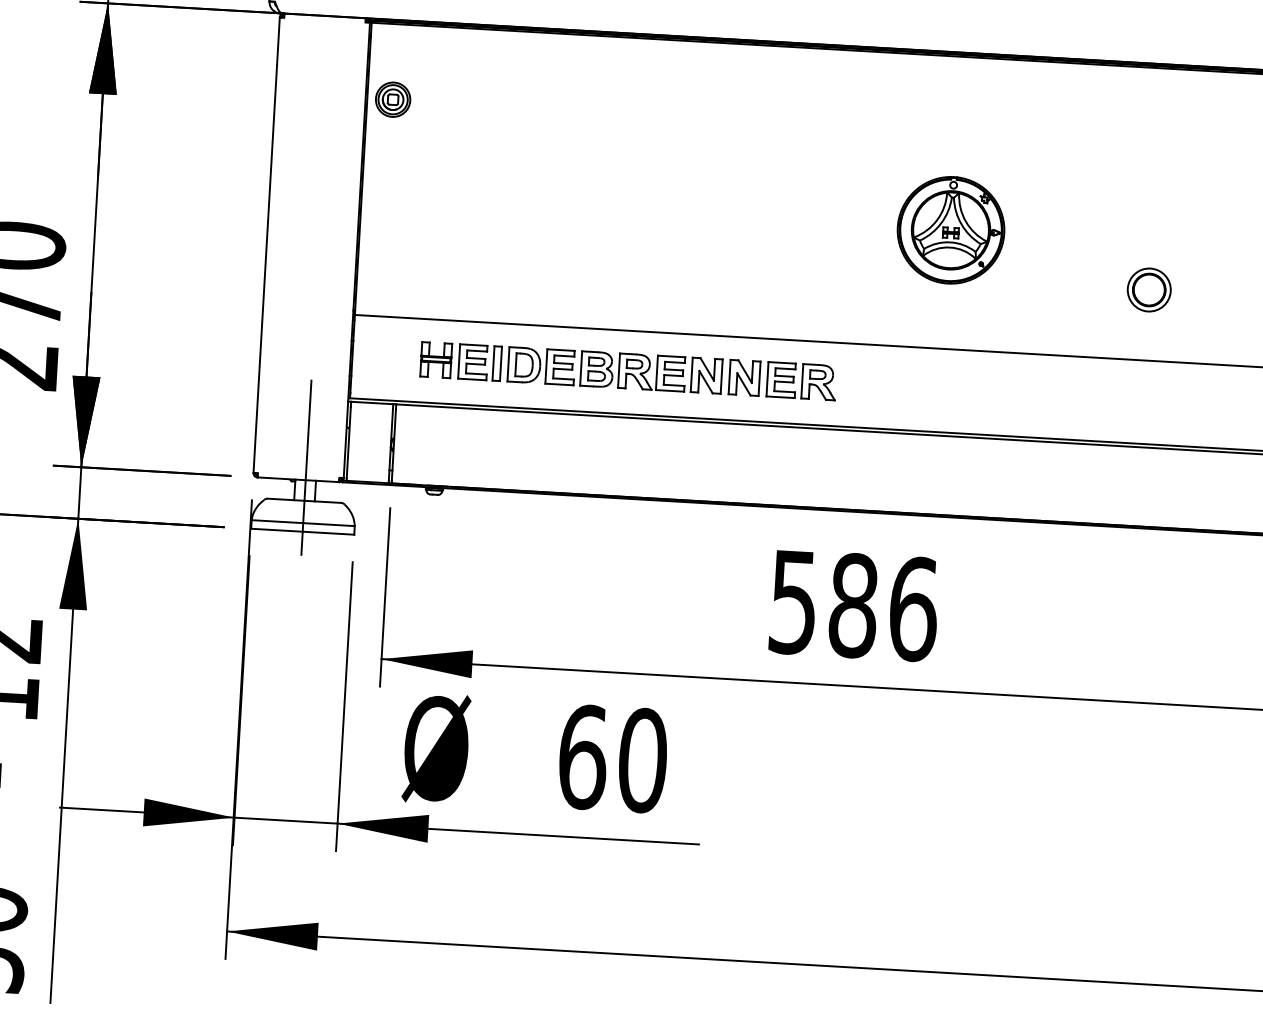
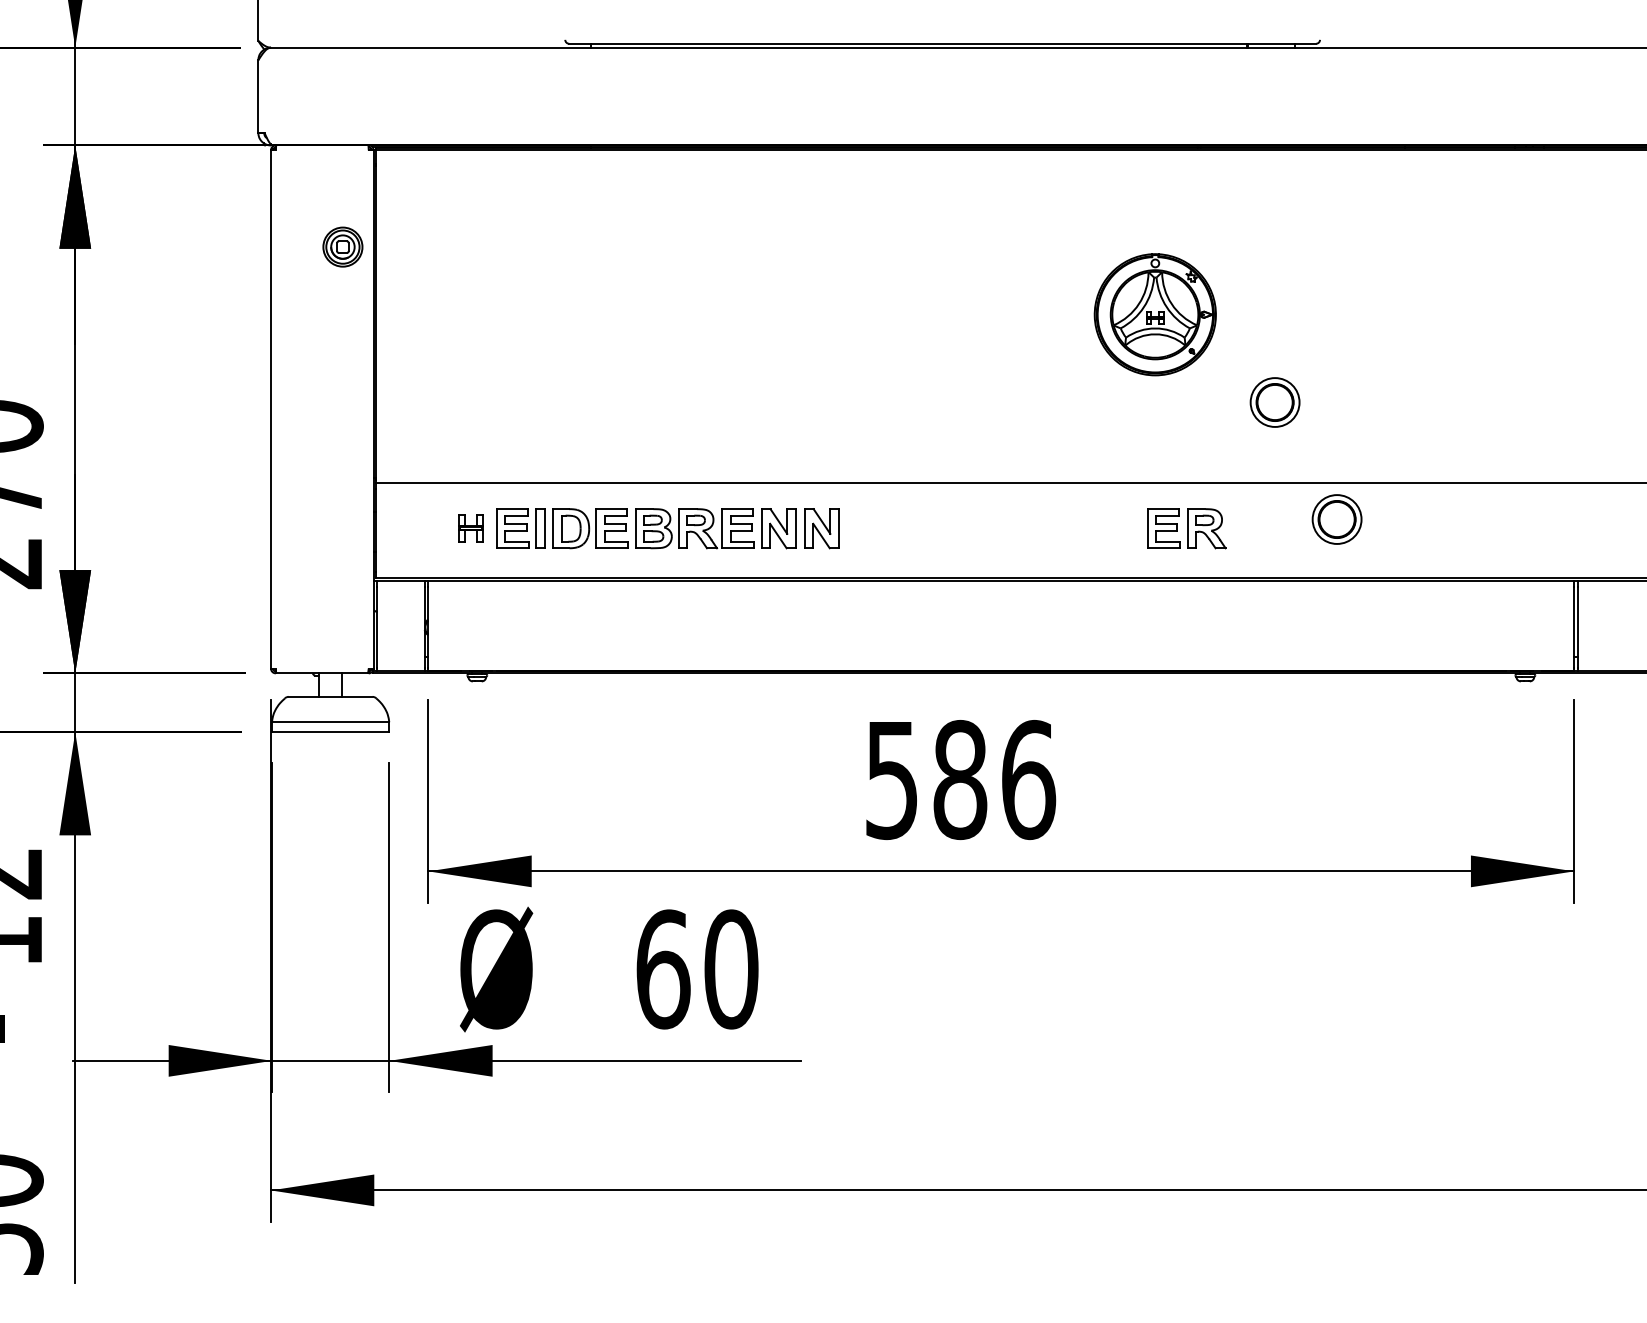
part: (392, 99) -> (342, 246), moved
part: (950, 230) -> (1154, 314), moved
part: (435, 359) -> (470, 528), size x0.7
part: (801, 381) -> (1186, 528), moved
part: (1197, 395) -> (1336, 519), added
line: (306, 467) -> (330, 659), removed

